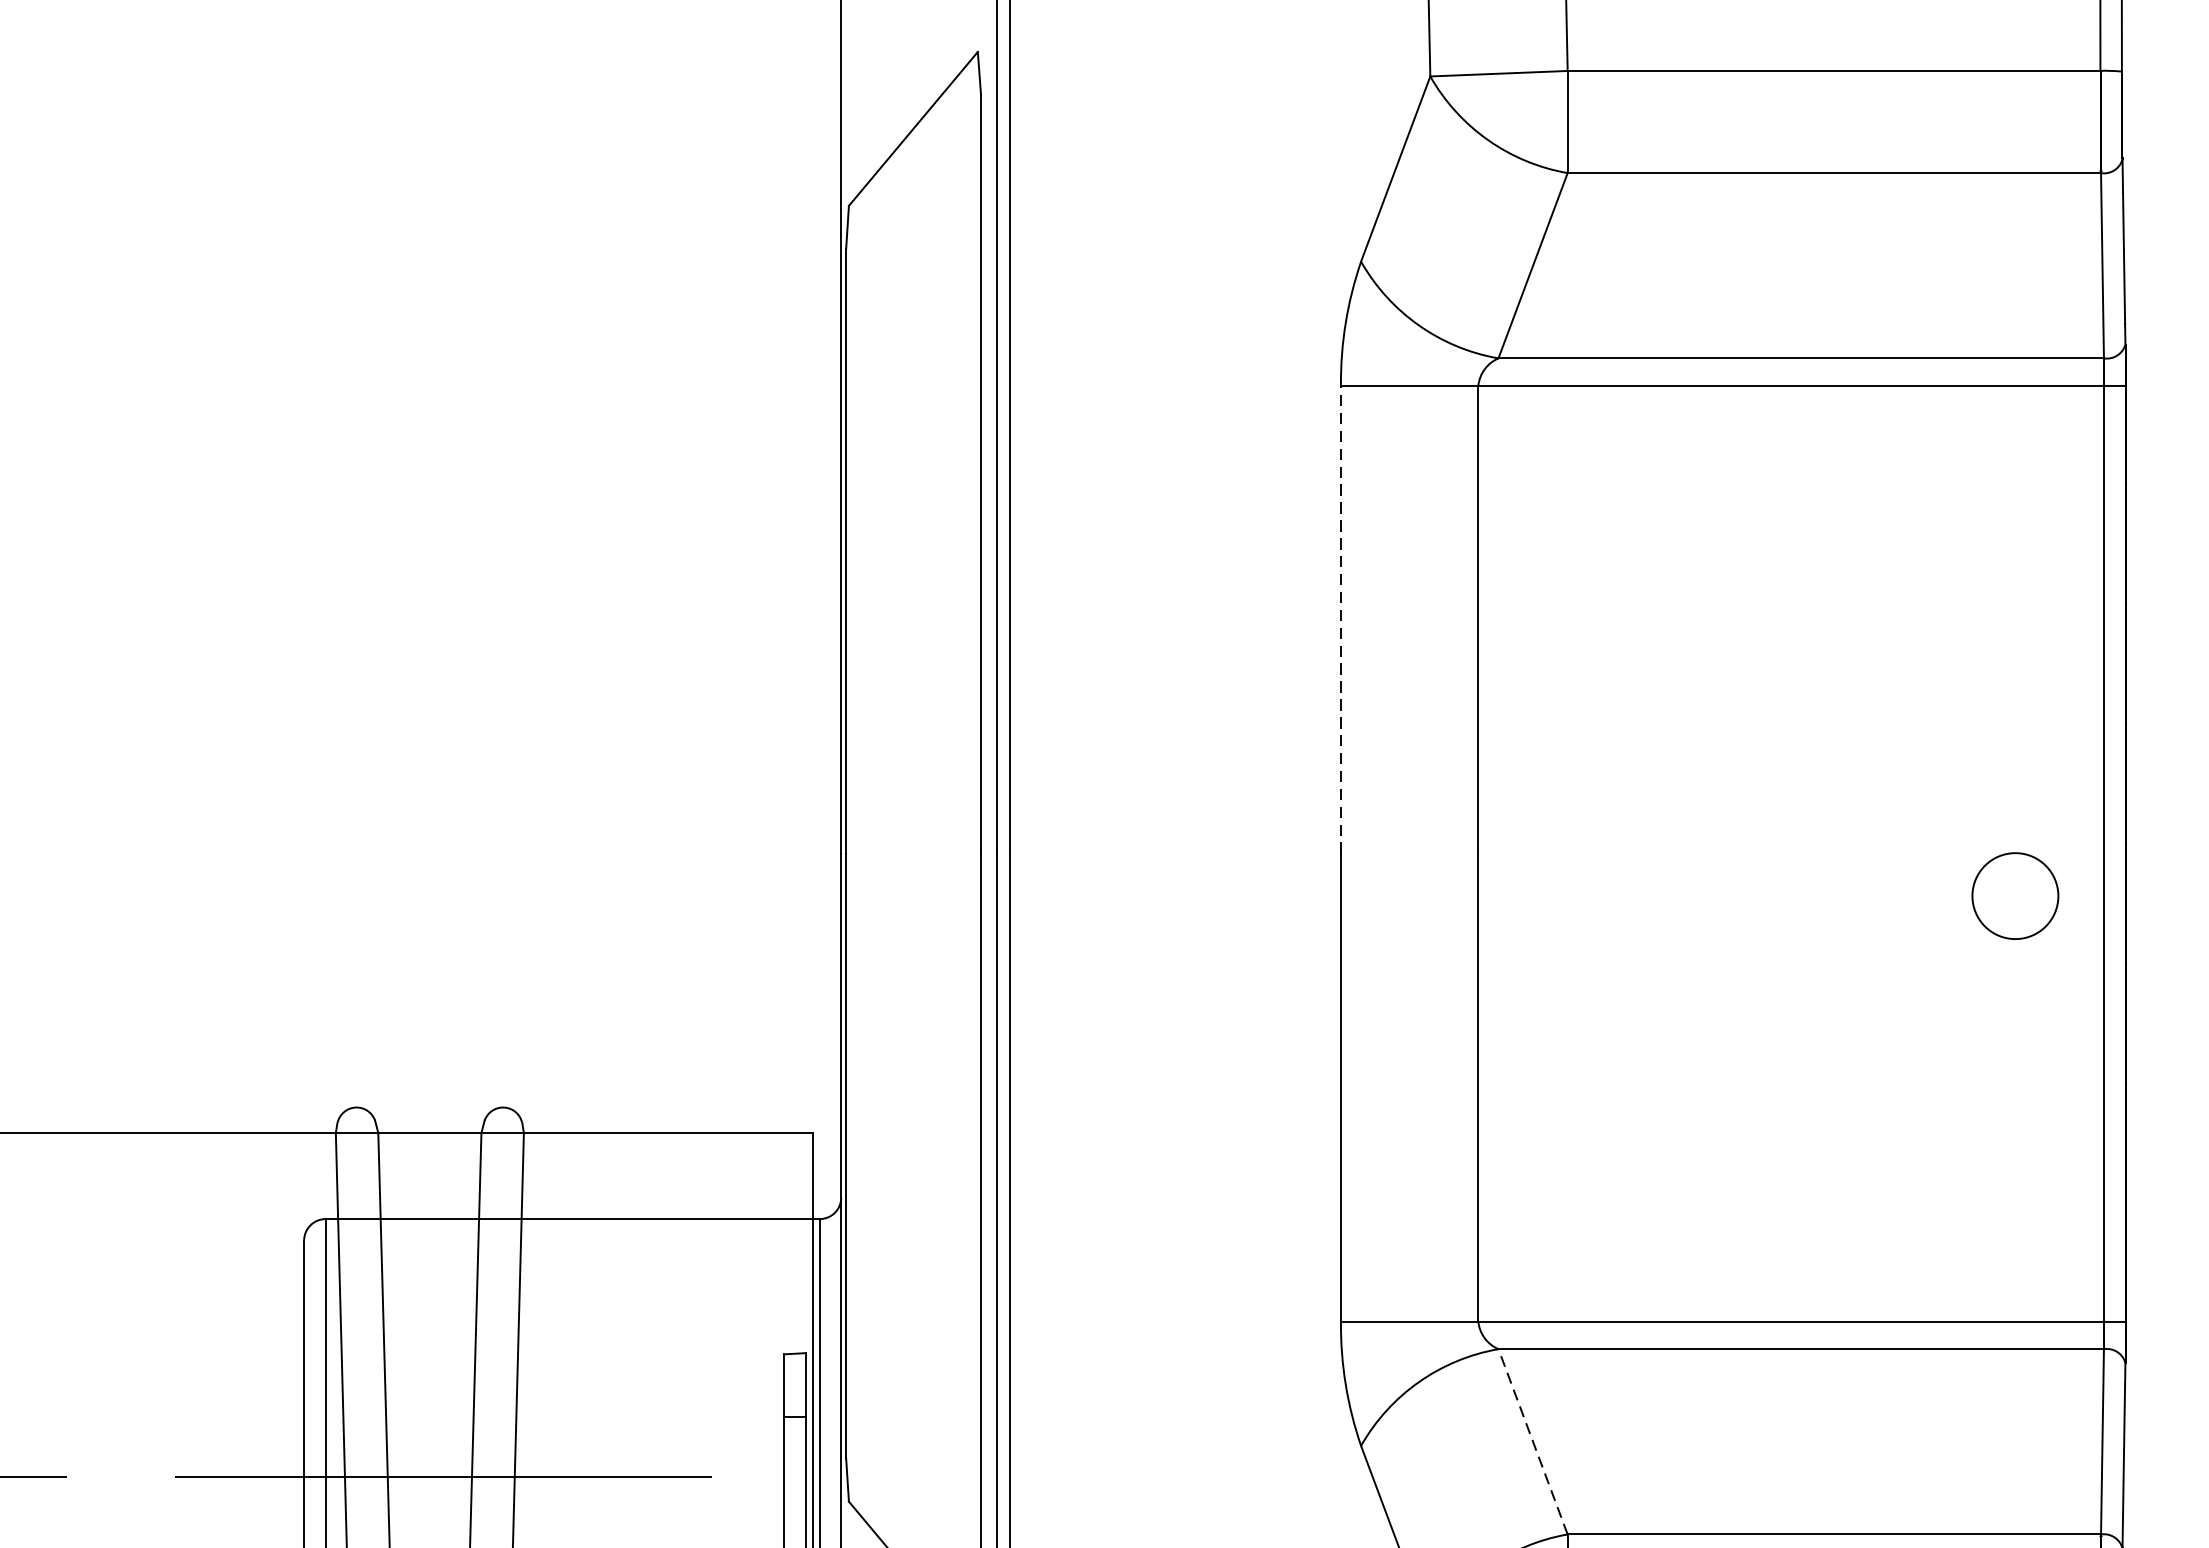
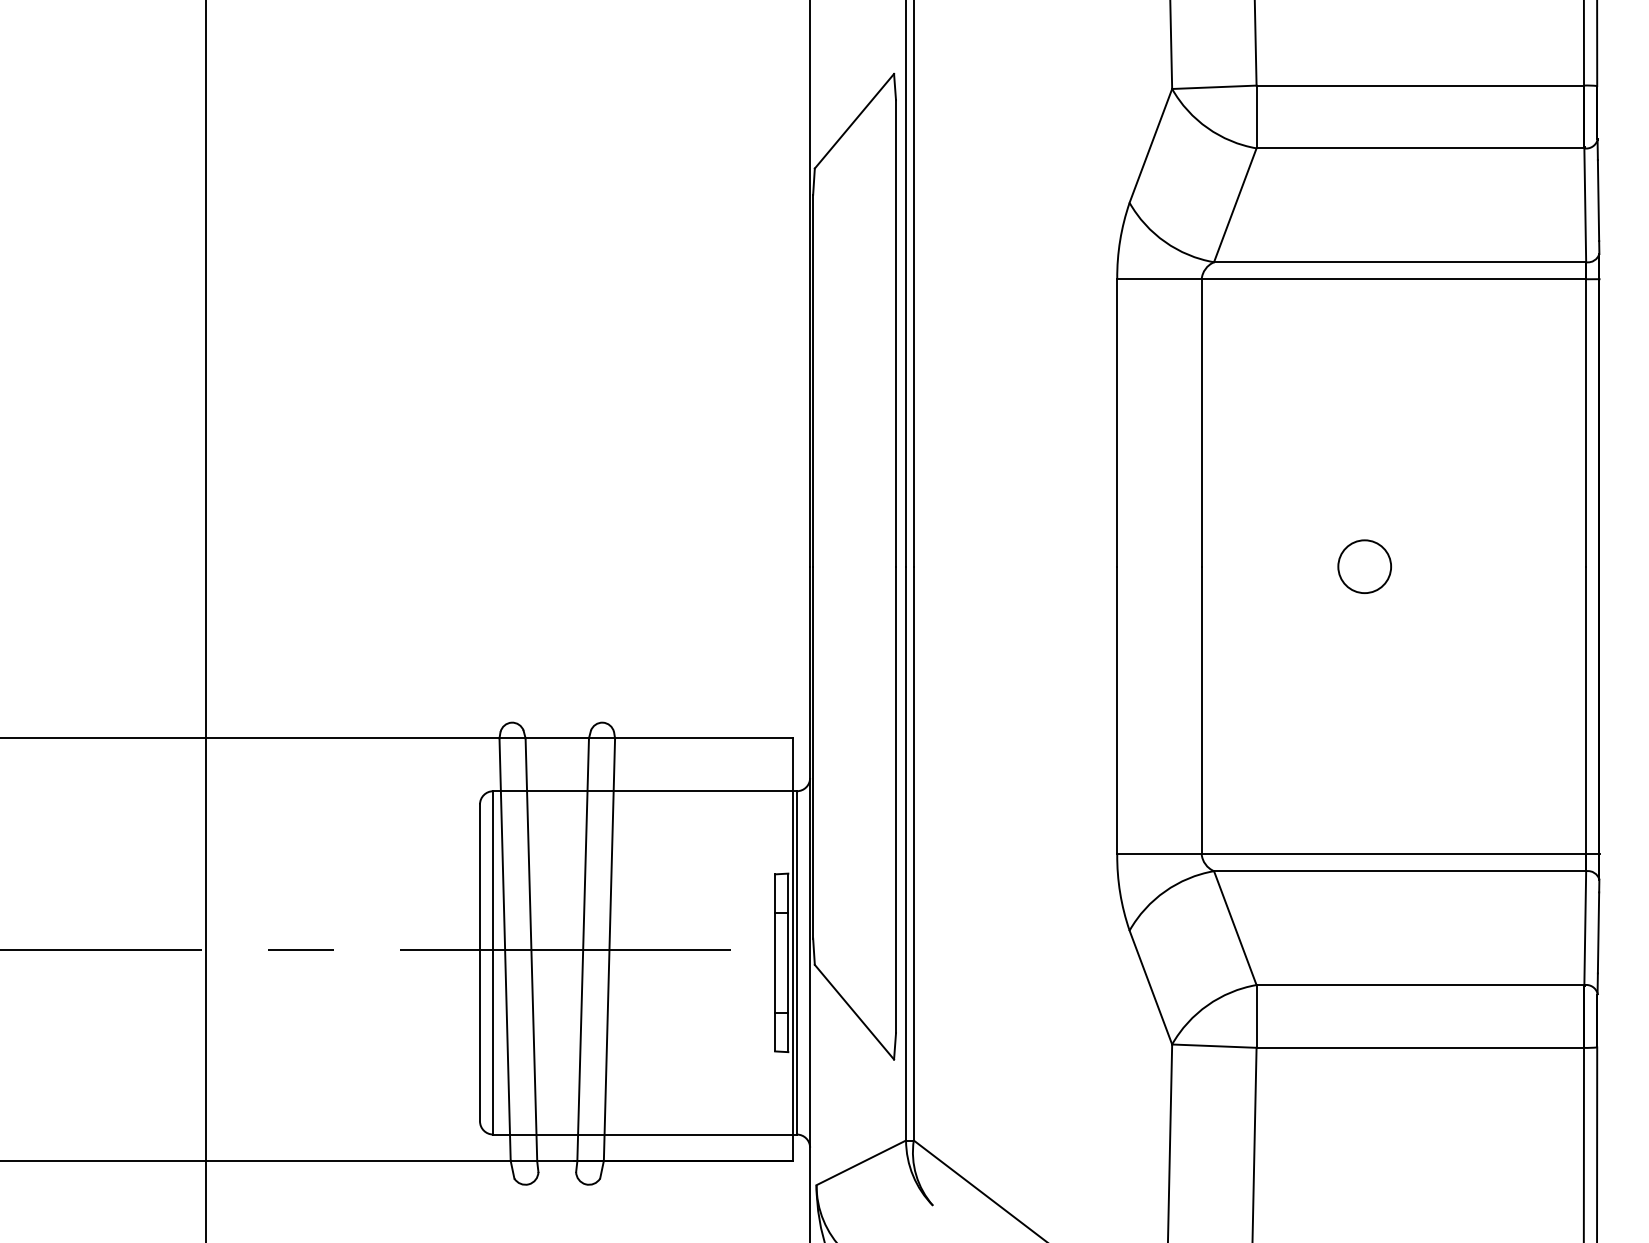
line: (1341, 620) -> (1117, 423), dashed -> solid
circle: (2015, 895) -> (1364, 566), moved
line: (1533, 1442) -> (1235, 928), dashed -> solid

